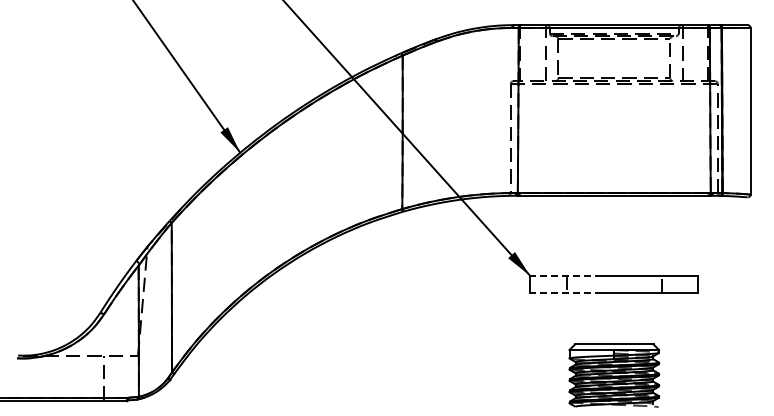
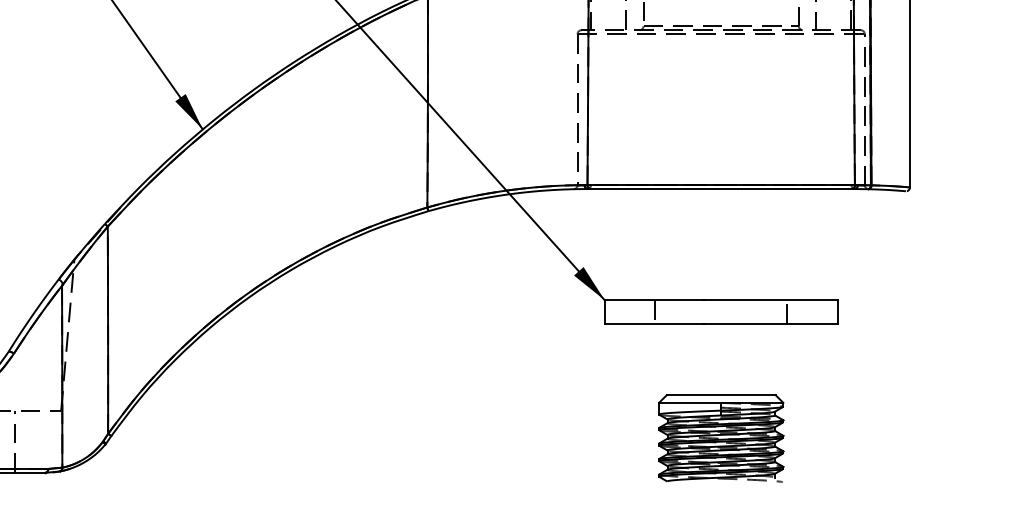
line: (566, 275) -> (654, 299), dashed -> solid
line: (566, 292) -> (654, 323), dashed -> solid

